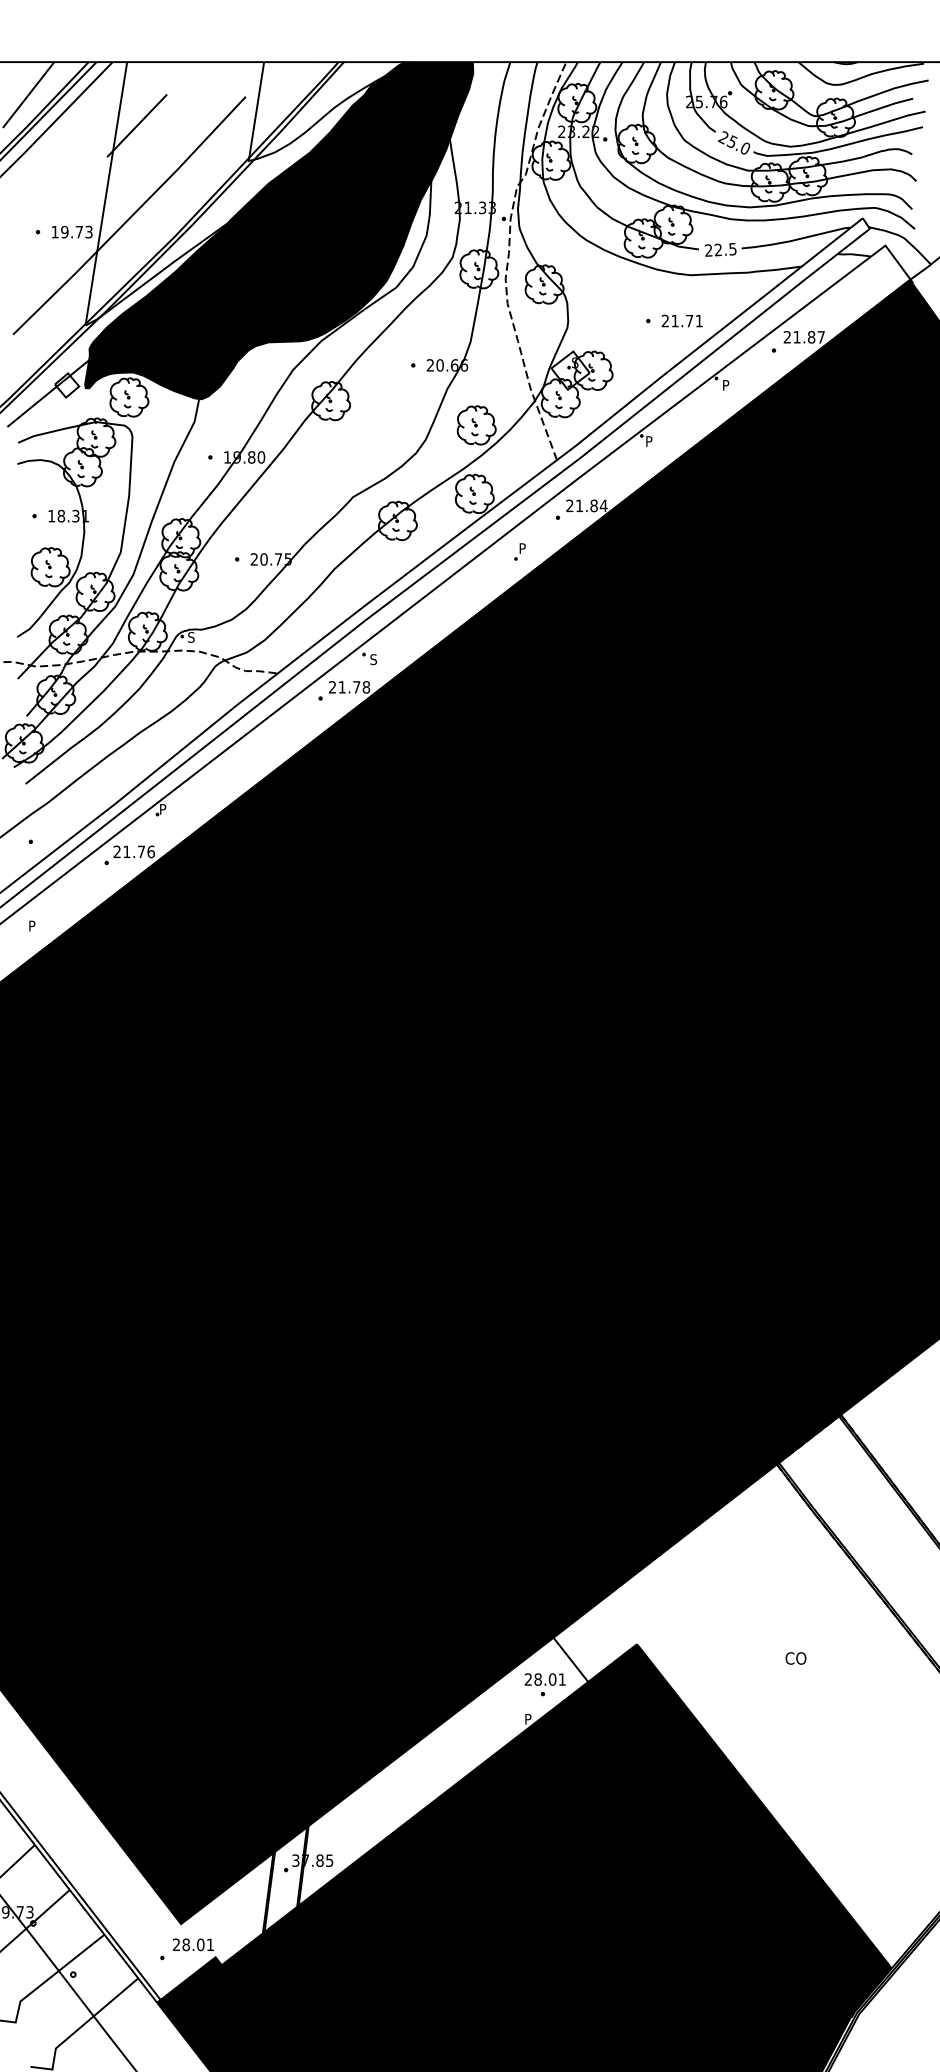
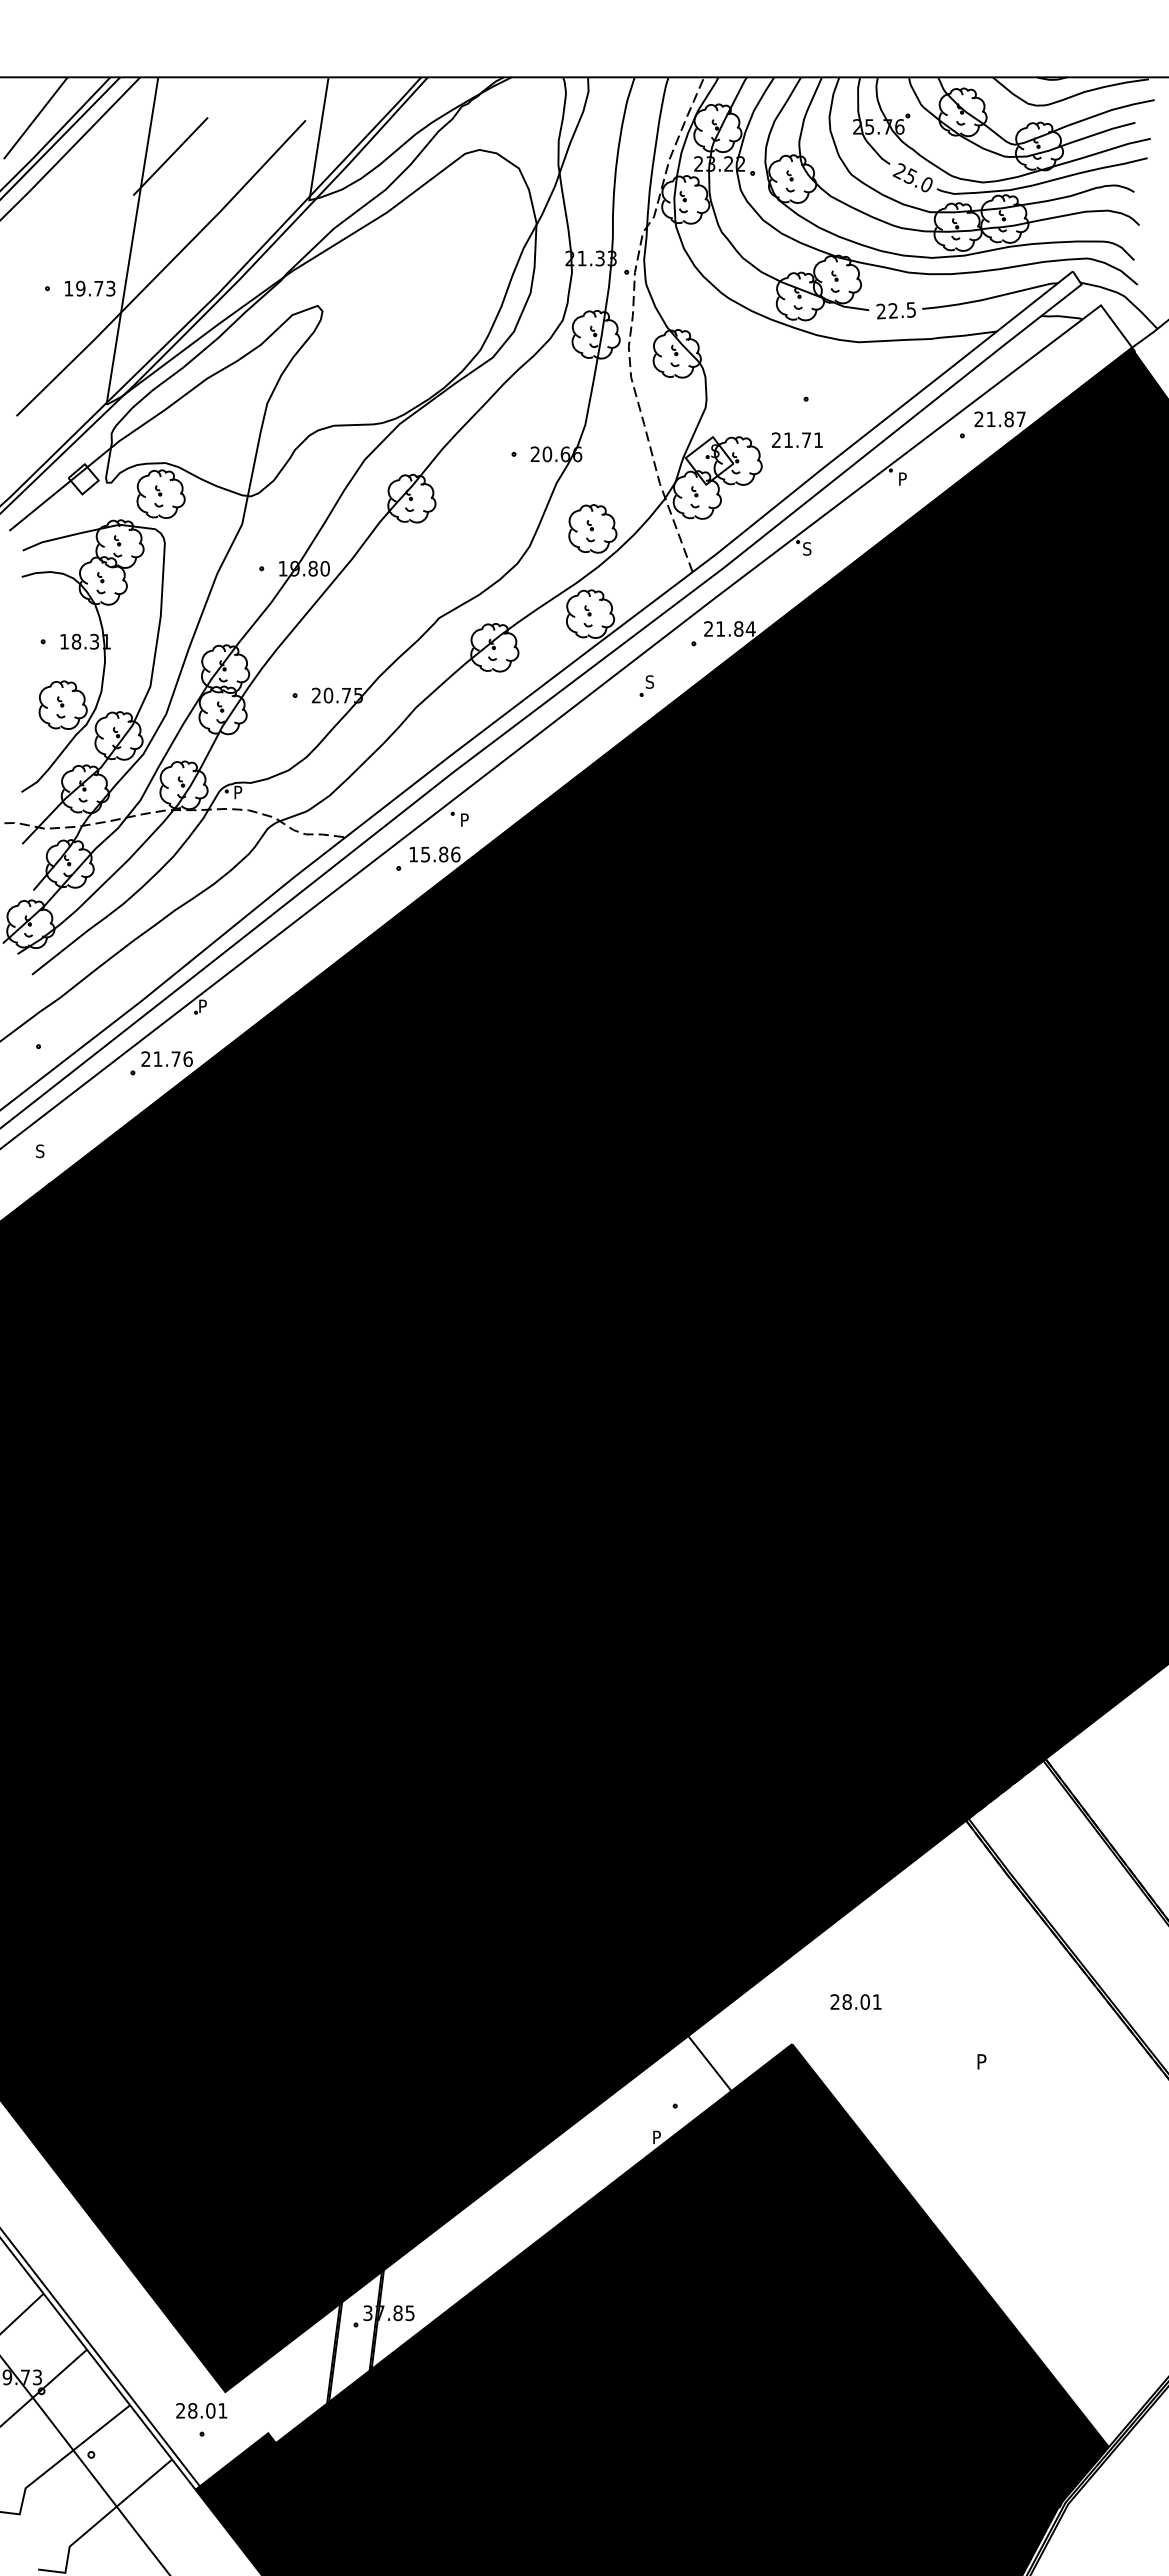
fill: (279, 230) -> (347, 286), removed
text: (682, 320) -> (797, 439), moved
text: (649, 441) -> (807, 548), P -> S
text: (522, 548) -> (649, 681), P -> S
text: (191, 637) -> (238, 792), S -> P
text: (373, 659) -> (464, 819), S -> P
text: (349, 687) -> (434, 854), 21.78 -> 15.86
text: (32, 926) -> (40, 1151), P -> S
text: (795, 1658) -> (989, 2061), CO -> P
text: (544, 1679) -> (855, 2001), moved
text: (193, 1944) -> (201, 2410), moved

